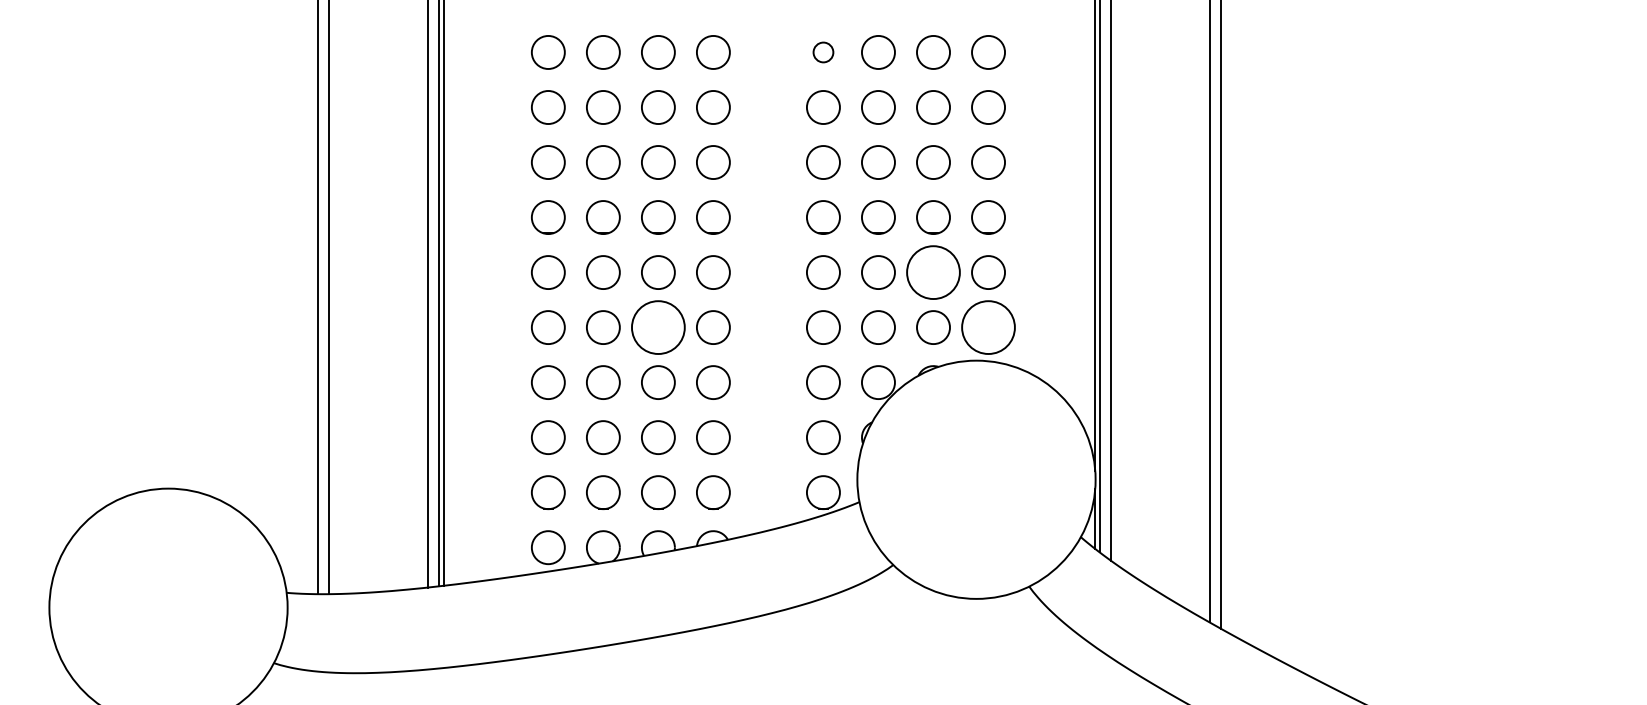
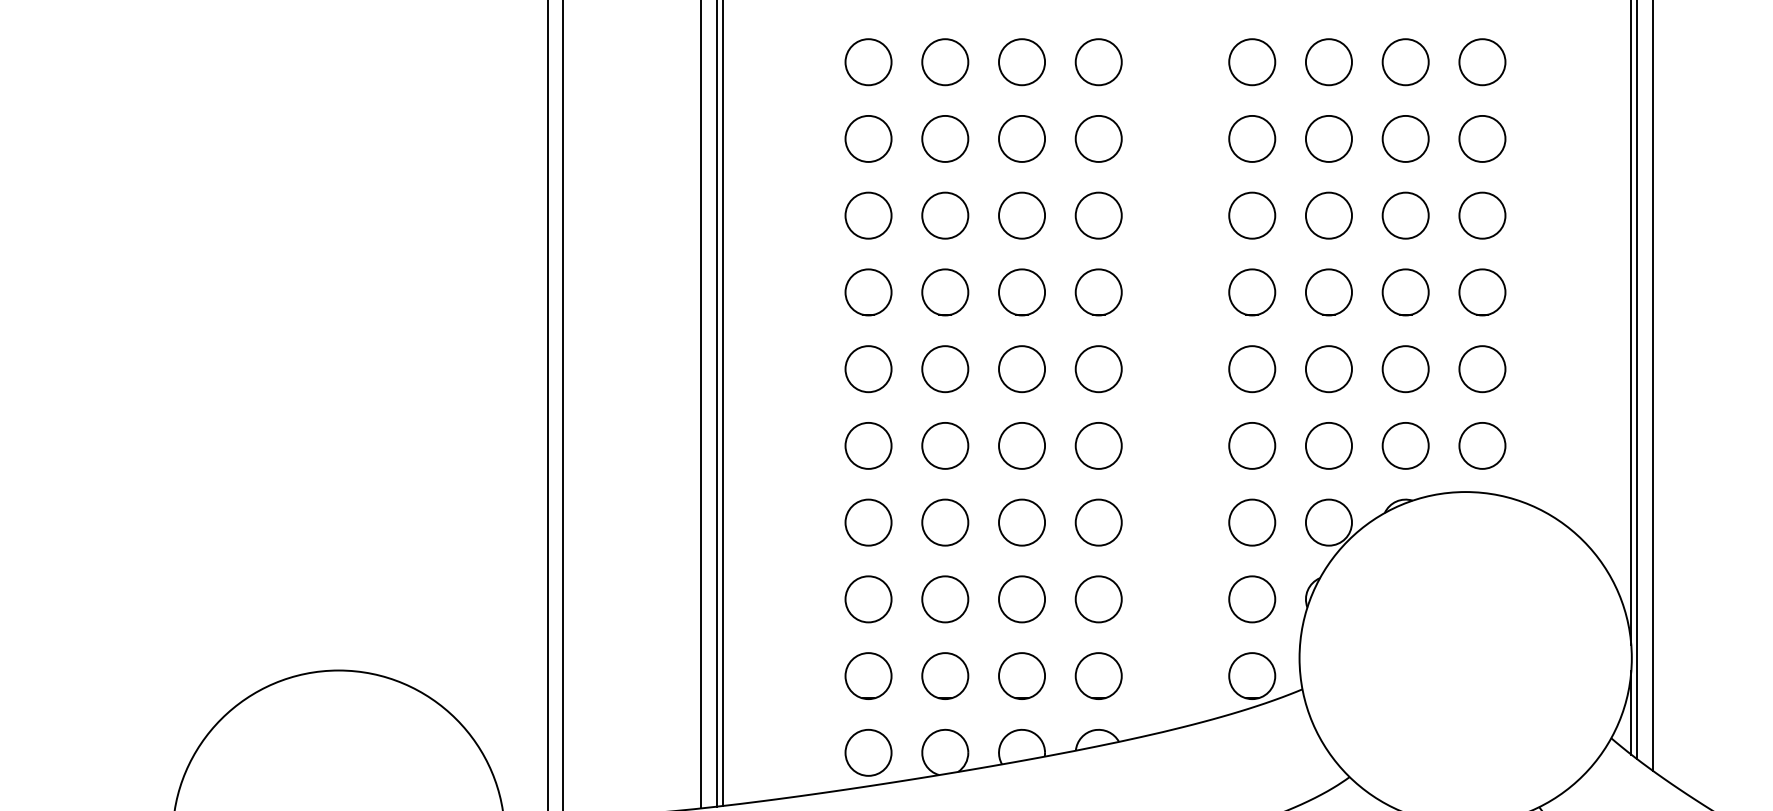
circle: (823, 52) -> (1252, 62), size x1.67
circle: (933, 272) -> (1405, 369), size x0.62
circle: (657, 327) -> (1020, 445), size x0.62
circle: (988, 327) -> (1482, 445), size x0.62

